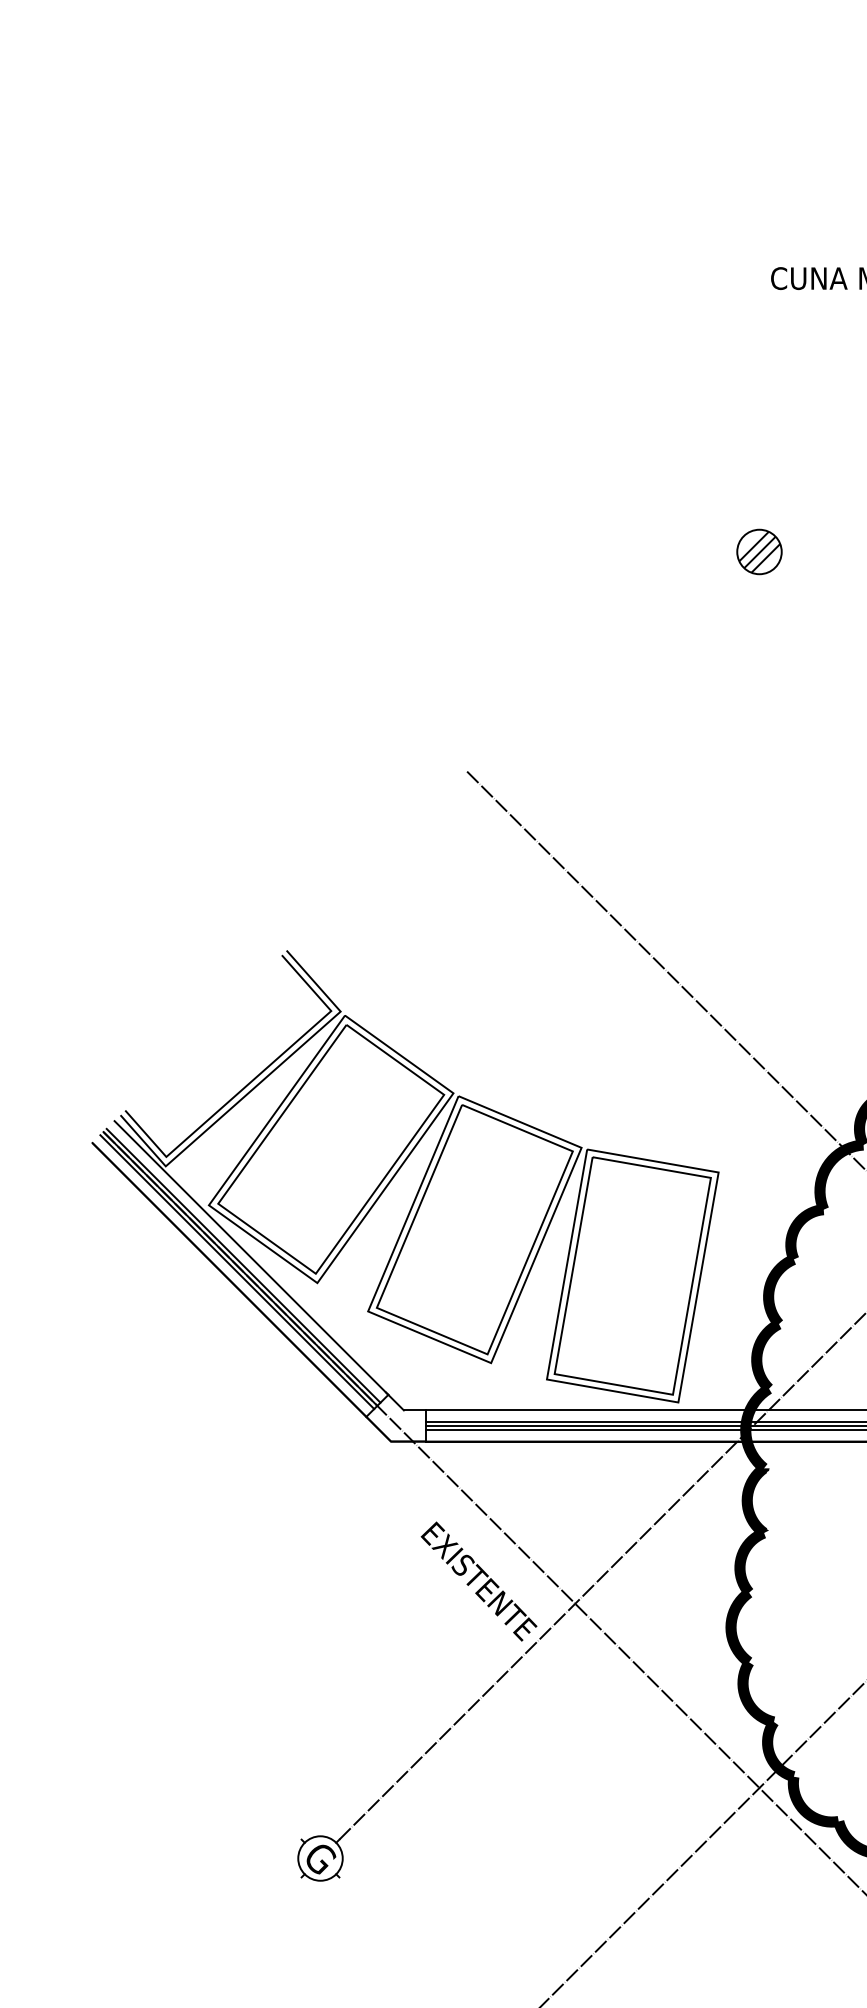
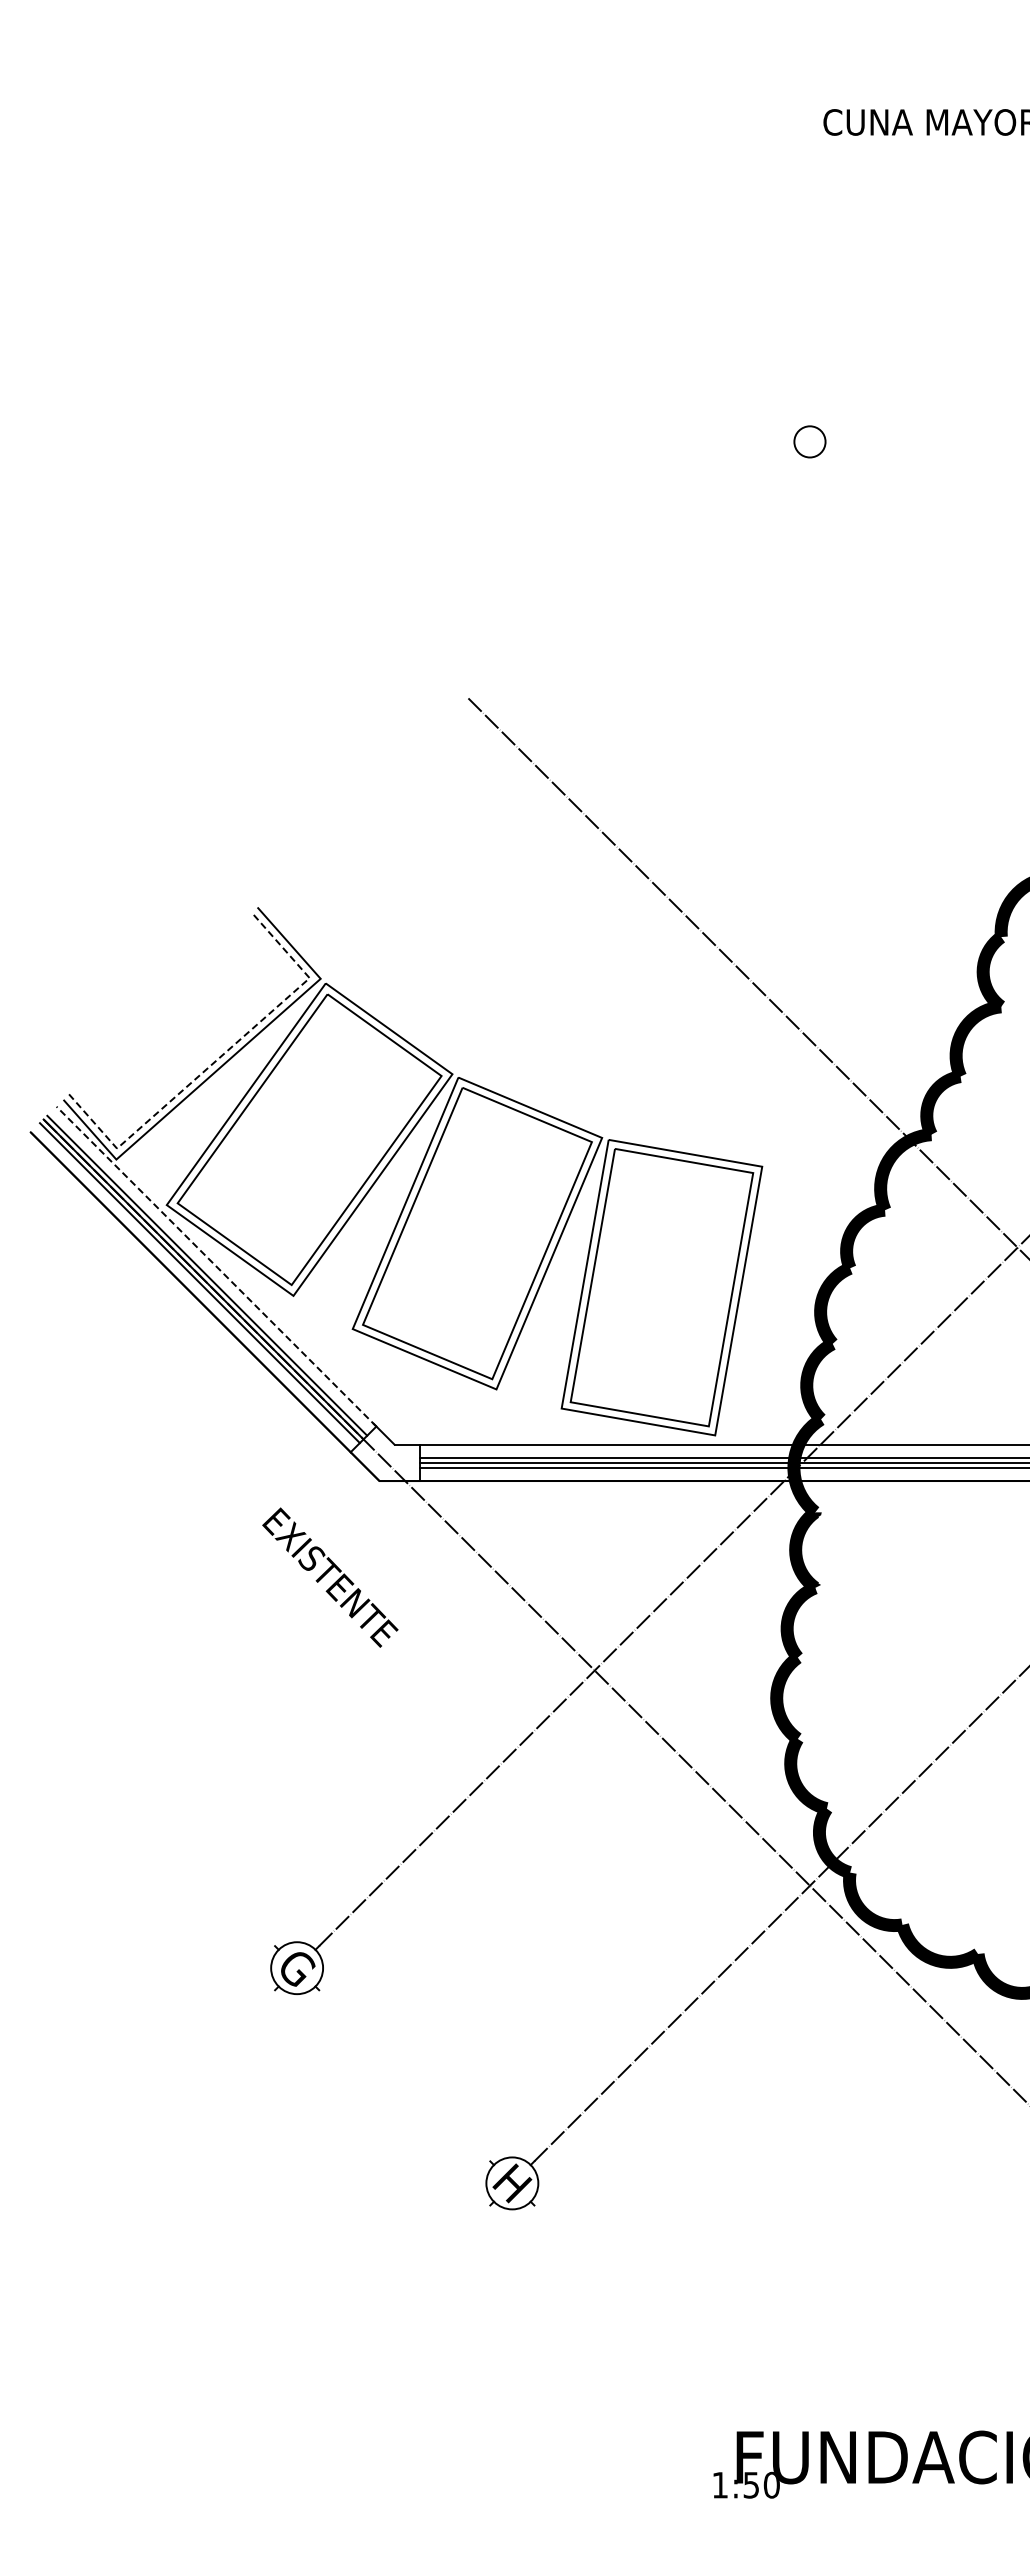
part: (759, 551) -> (809, 441), size x0.6
line: (254, 1079) -> (219, 1058), solid -> dashed
line: (251, 1257) -> (216, 1266), solid -> dashed
text: (479, 1581) -> (330, 1577), moved

